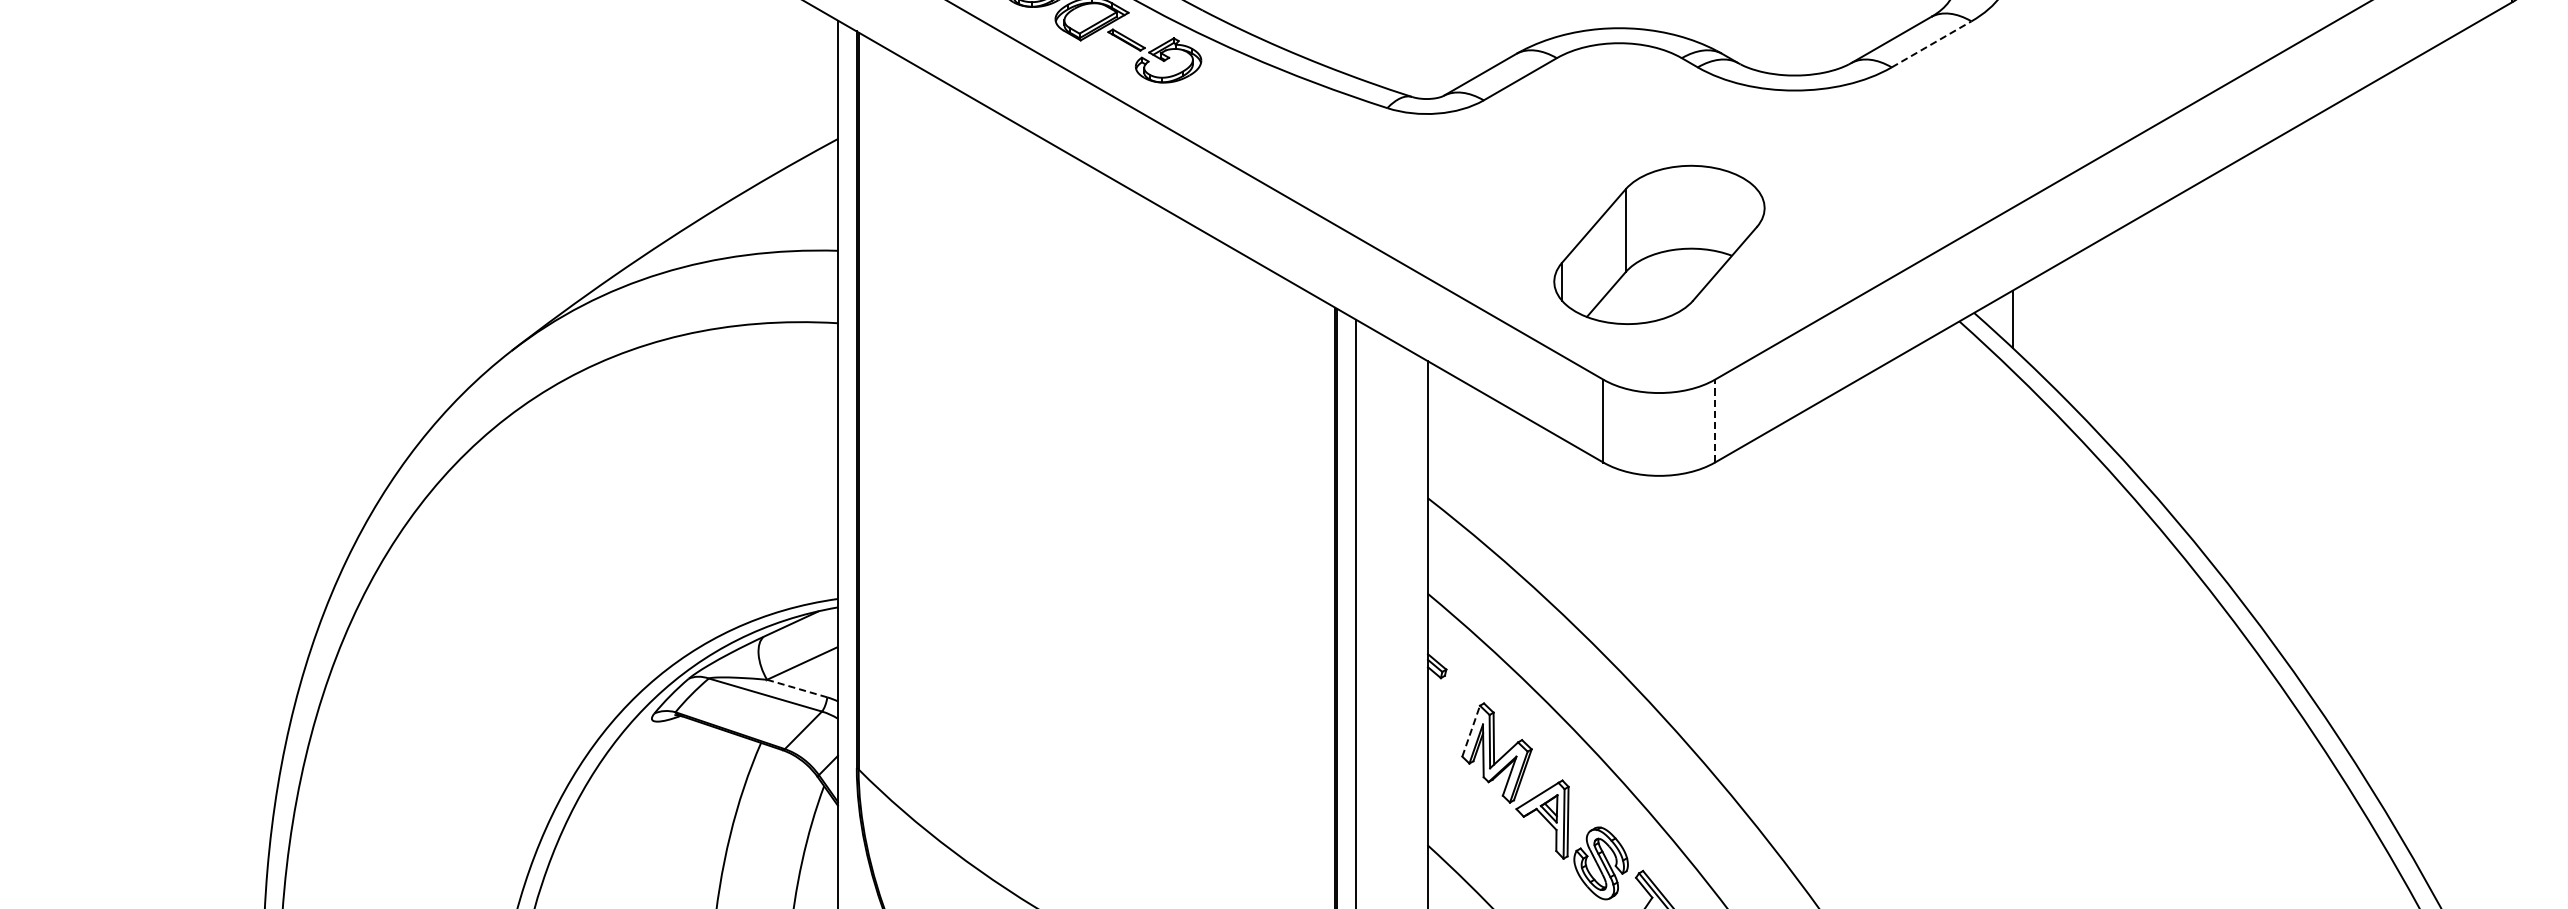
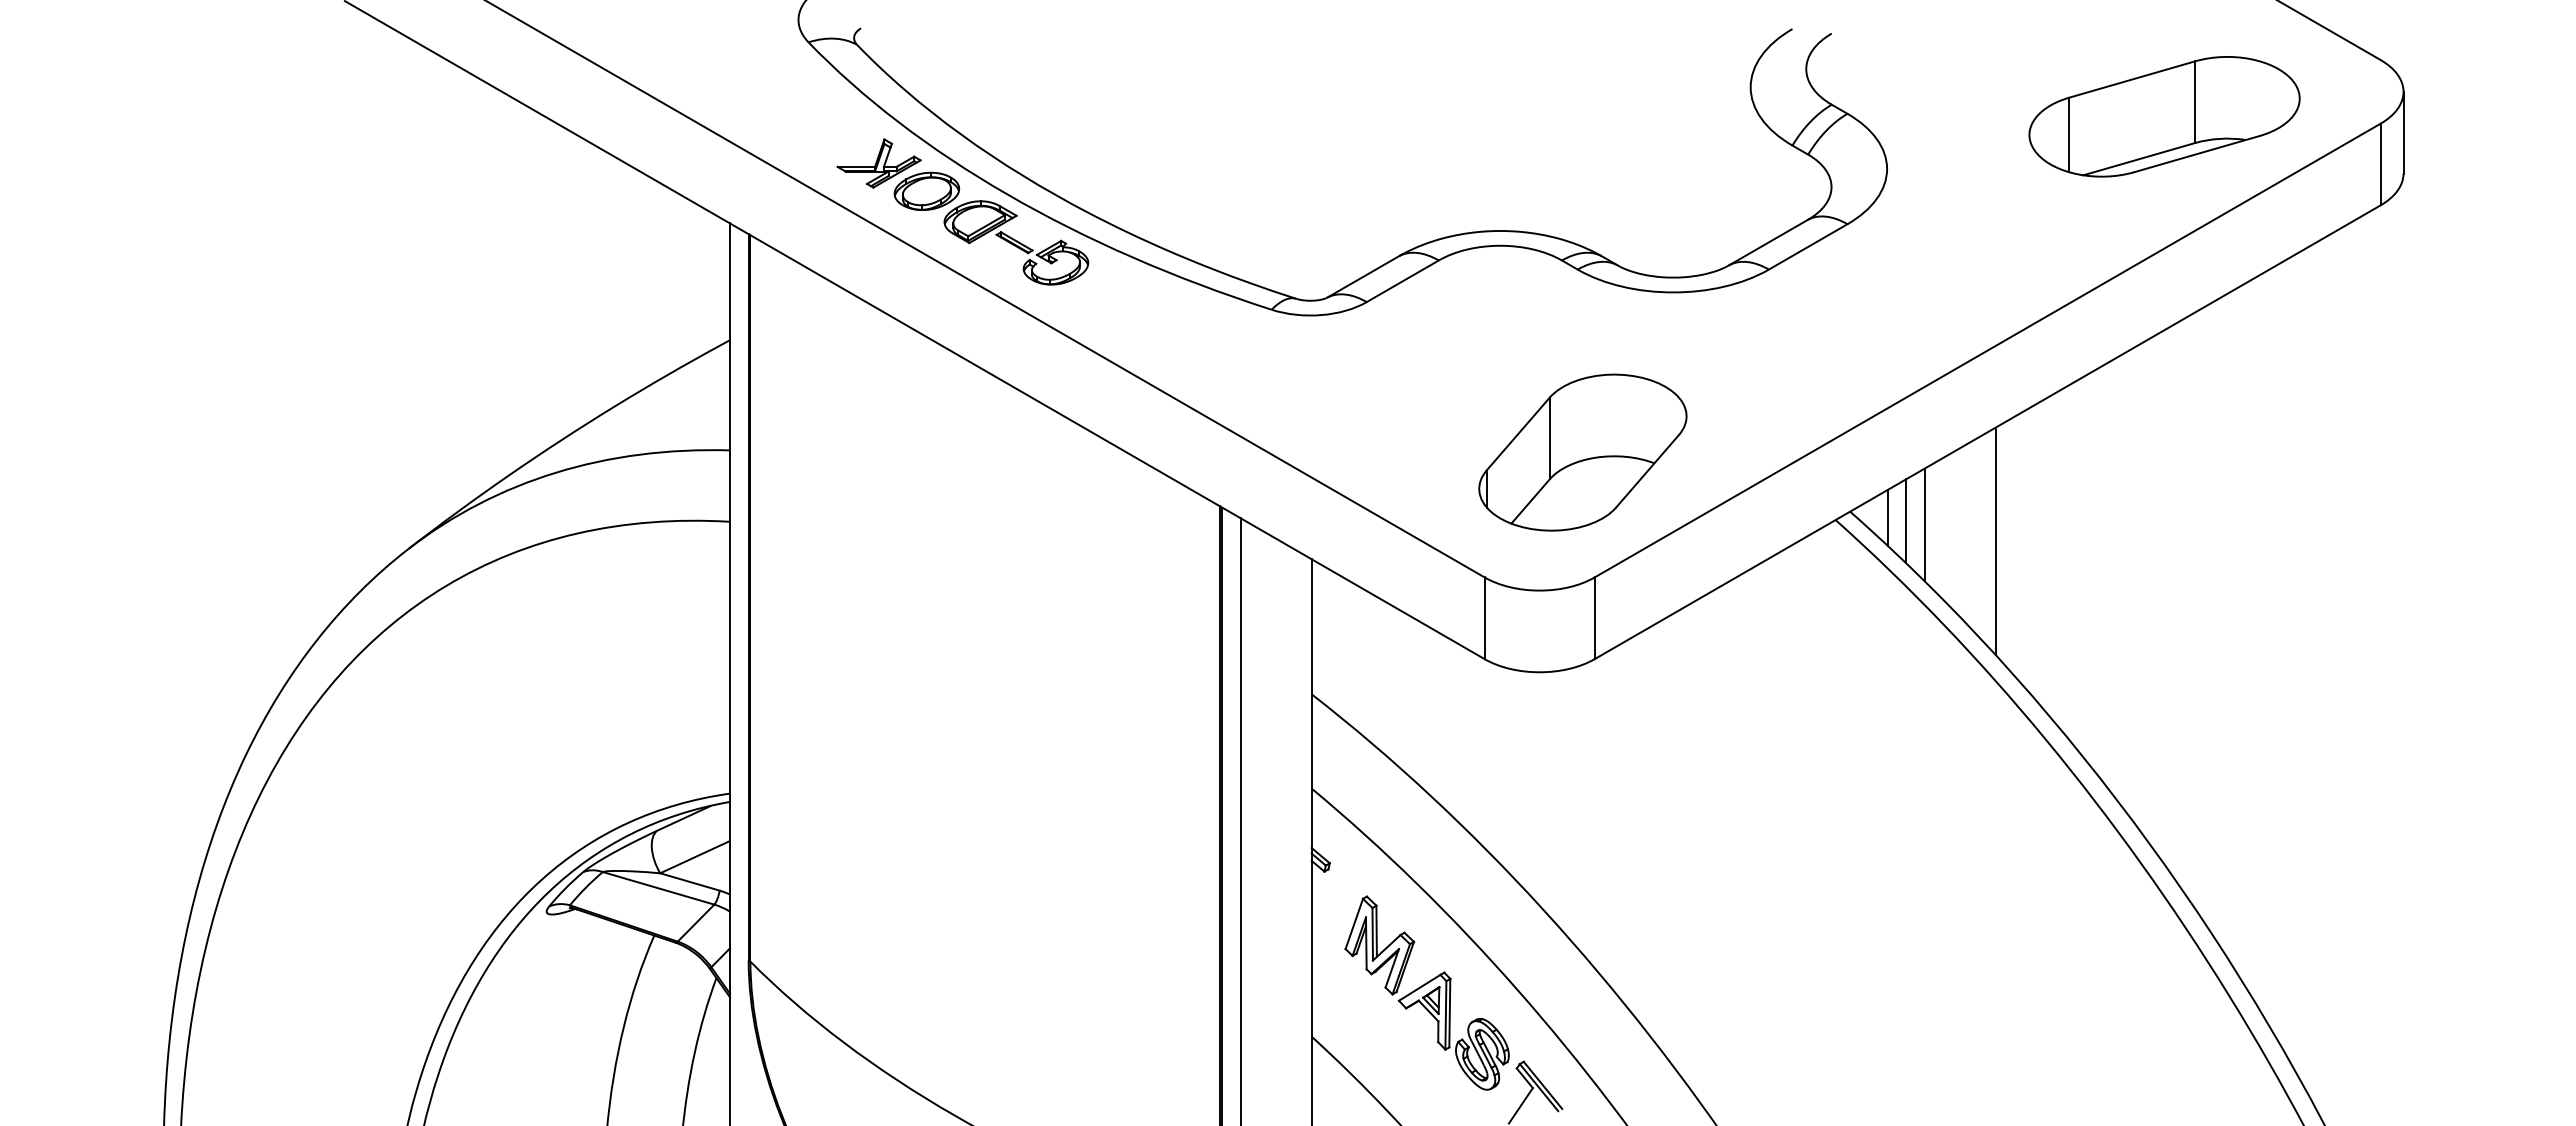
line: (1931, 43) -> (1808, 246), dashed -> solid
part: (1659, 244) -> (1582, 452), moved
line: (2031, 322) -> (1906, 521), added
line: (2049, 325) -> (1924, 524), added
line: (2121, 342) -> (1995, 540), added
line: (1714, 421) -> (1594, 618), dashed -> solid
line: (796, 688) -> (689, 881), dashed -> solid
line: (1471, 730) -> (1354, 923), dashed -> solid

